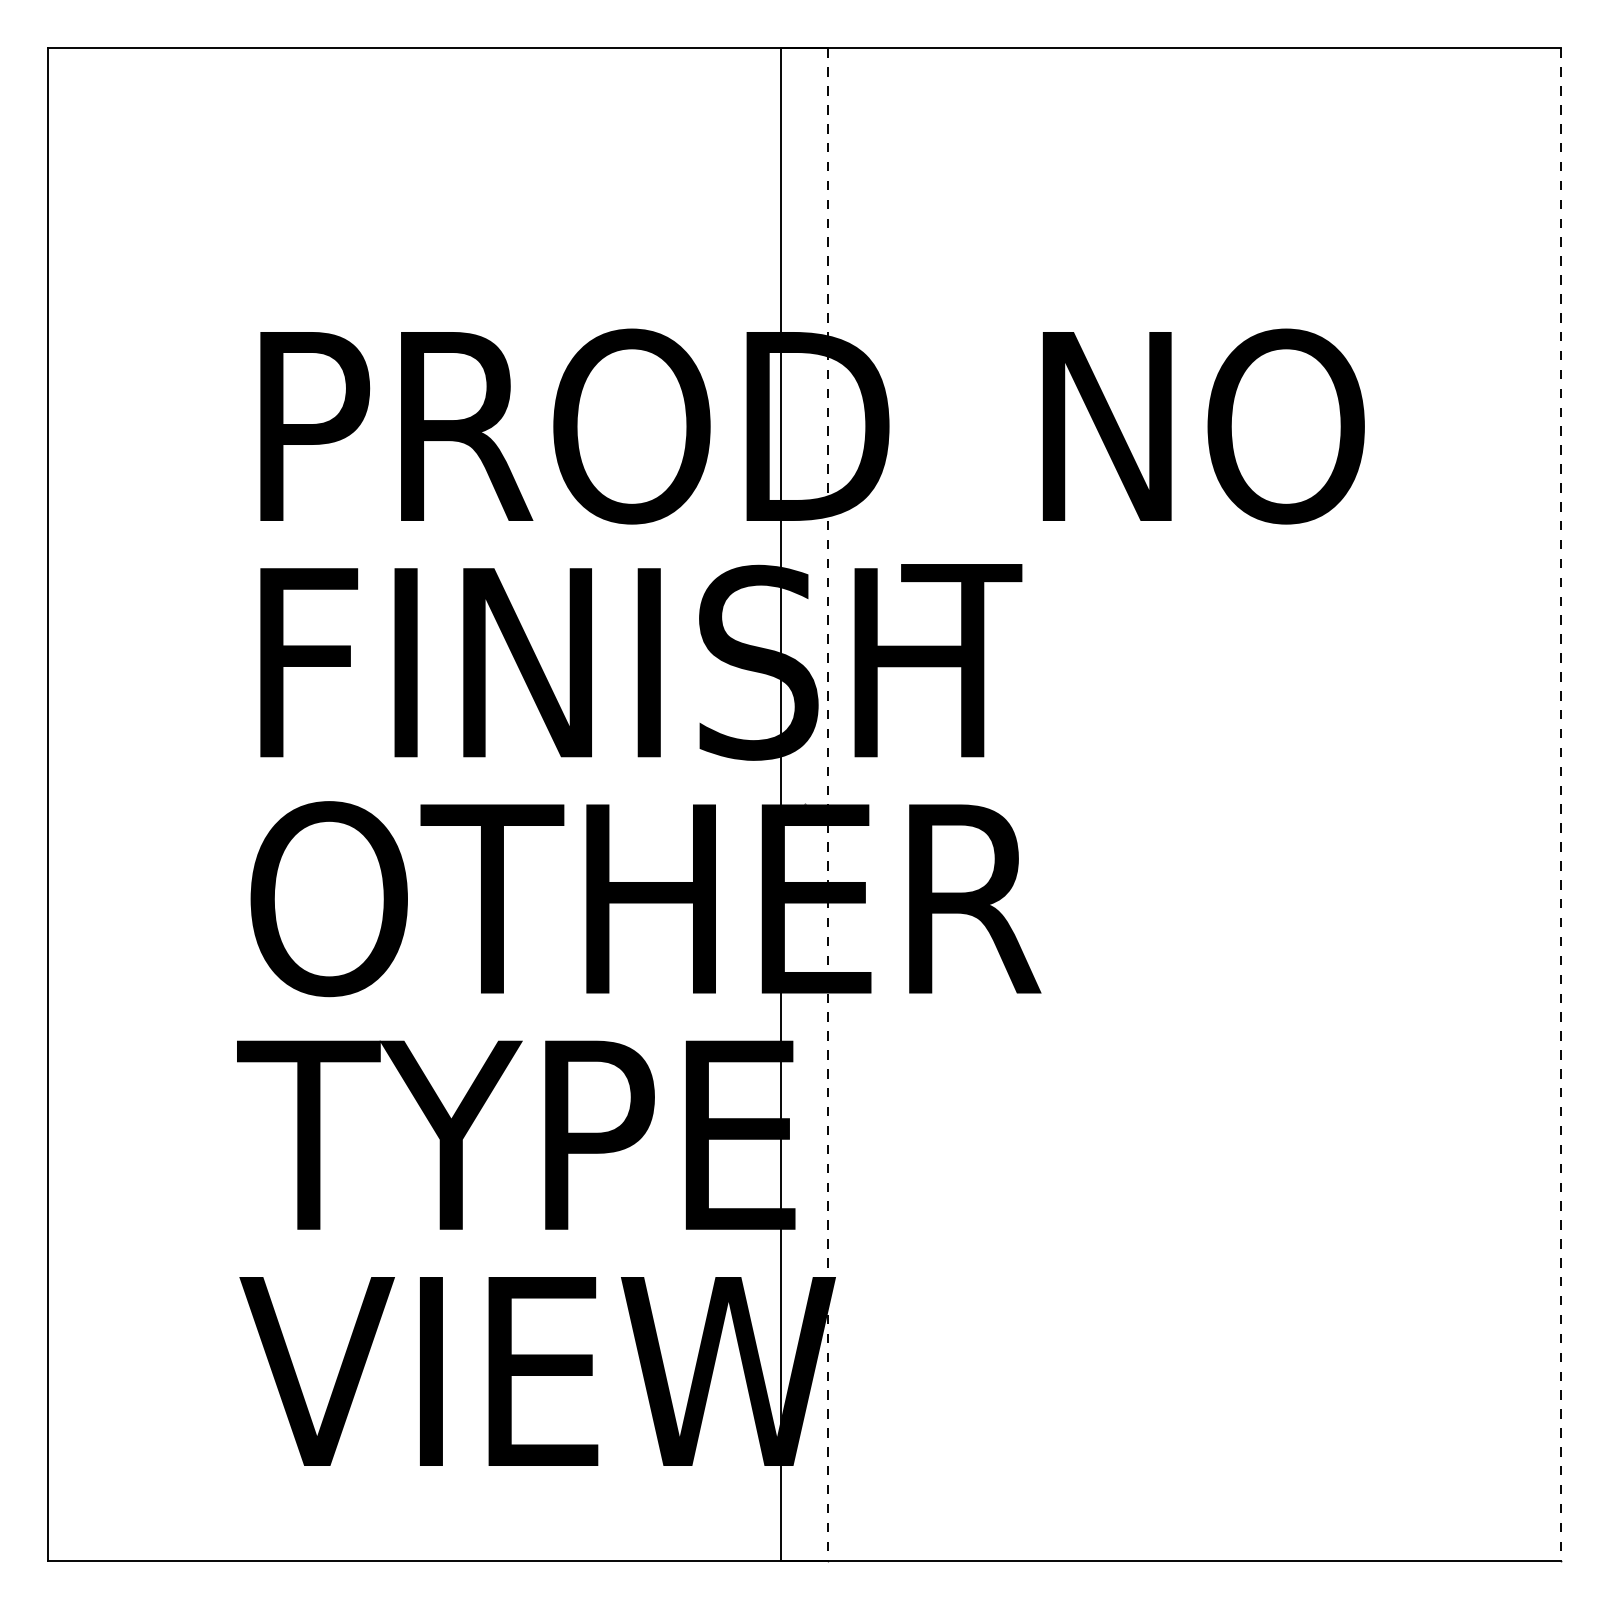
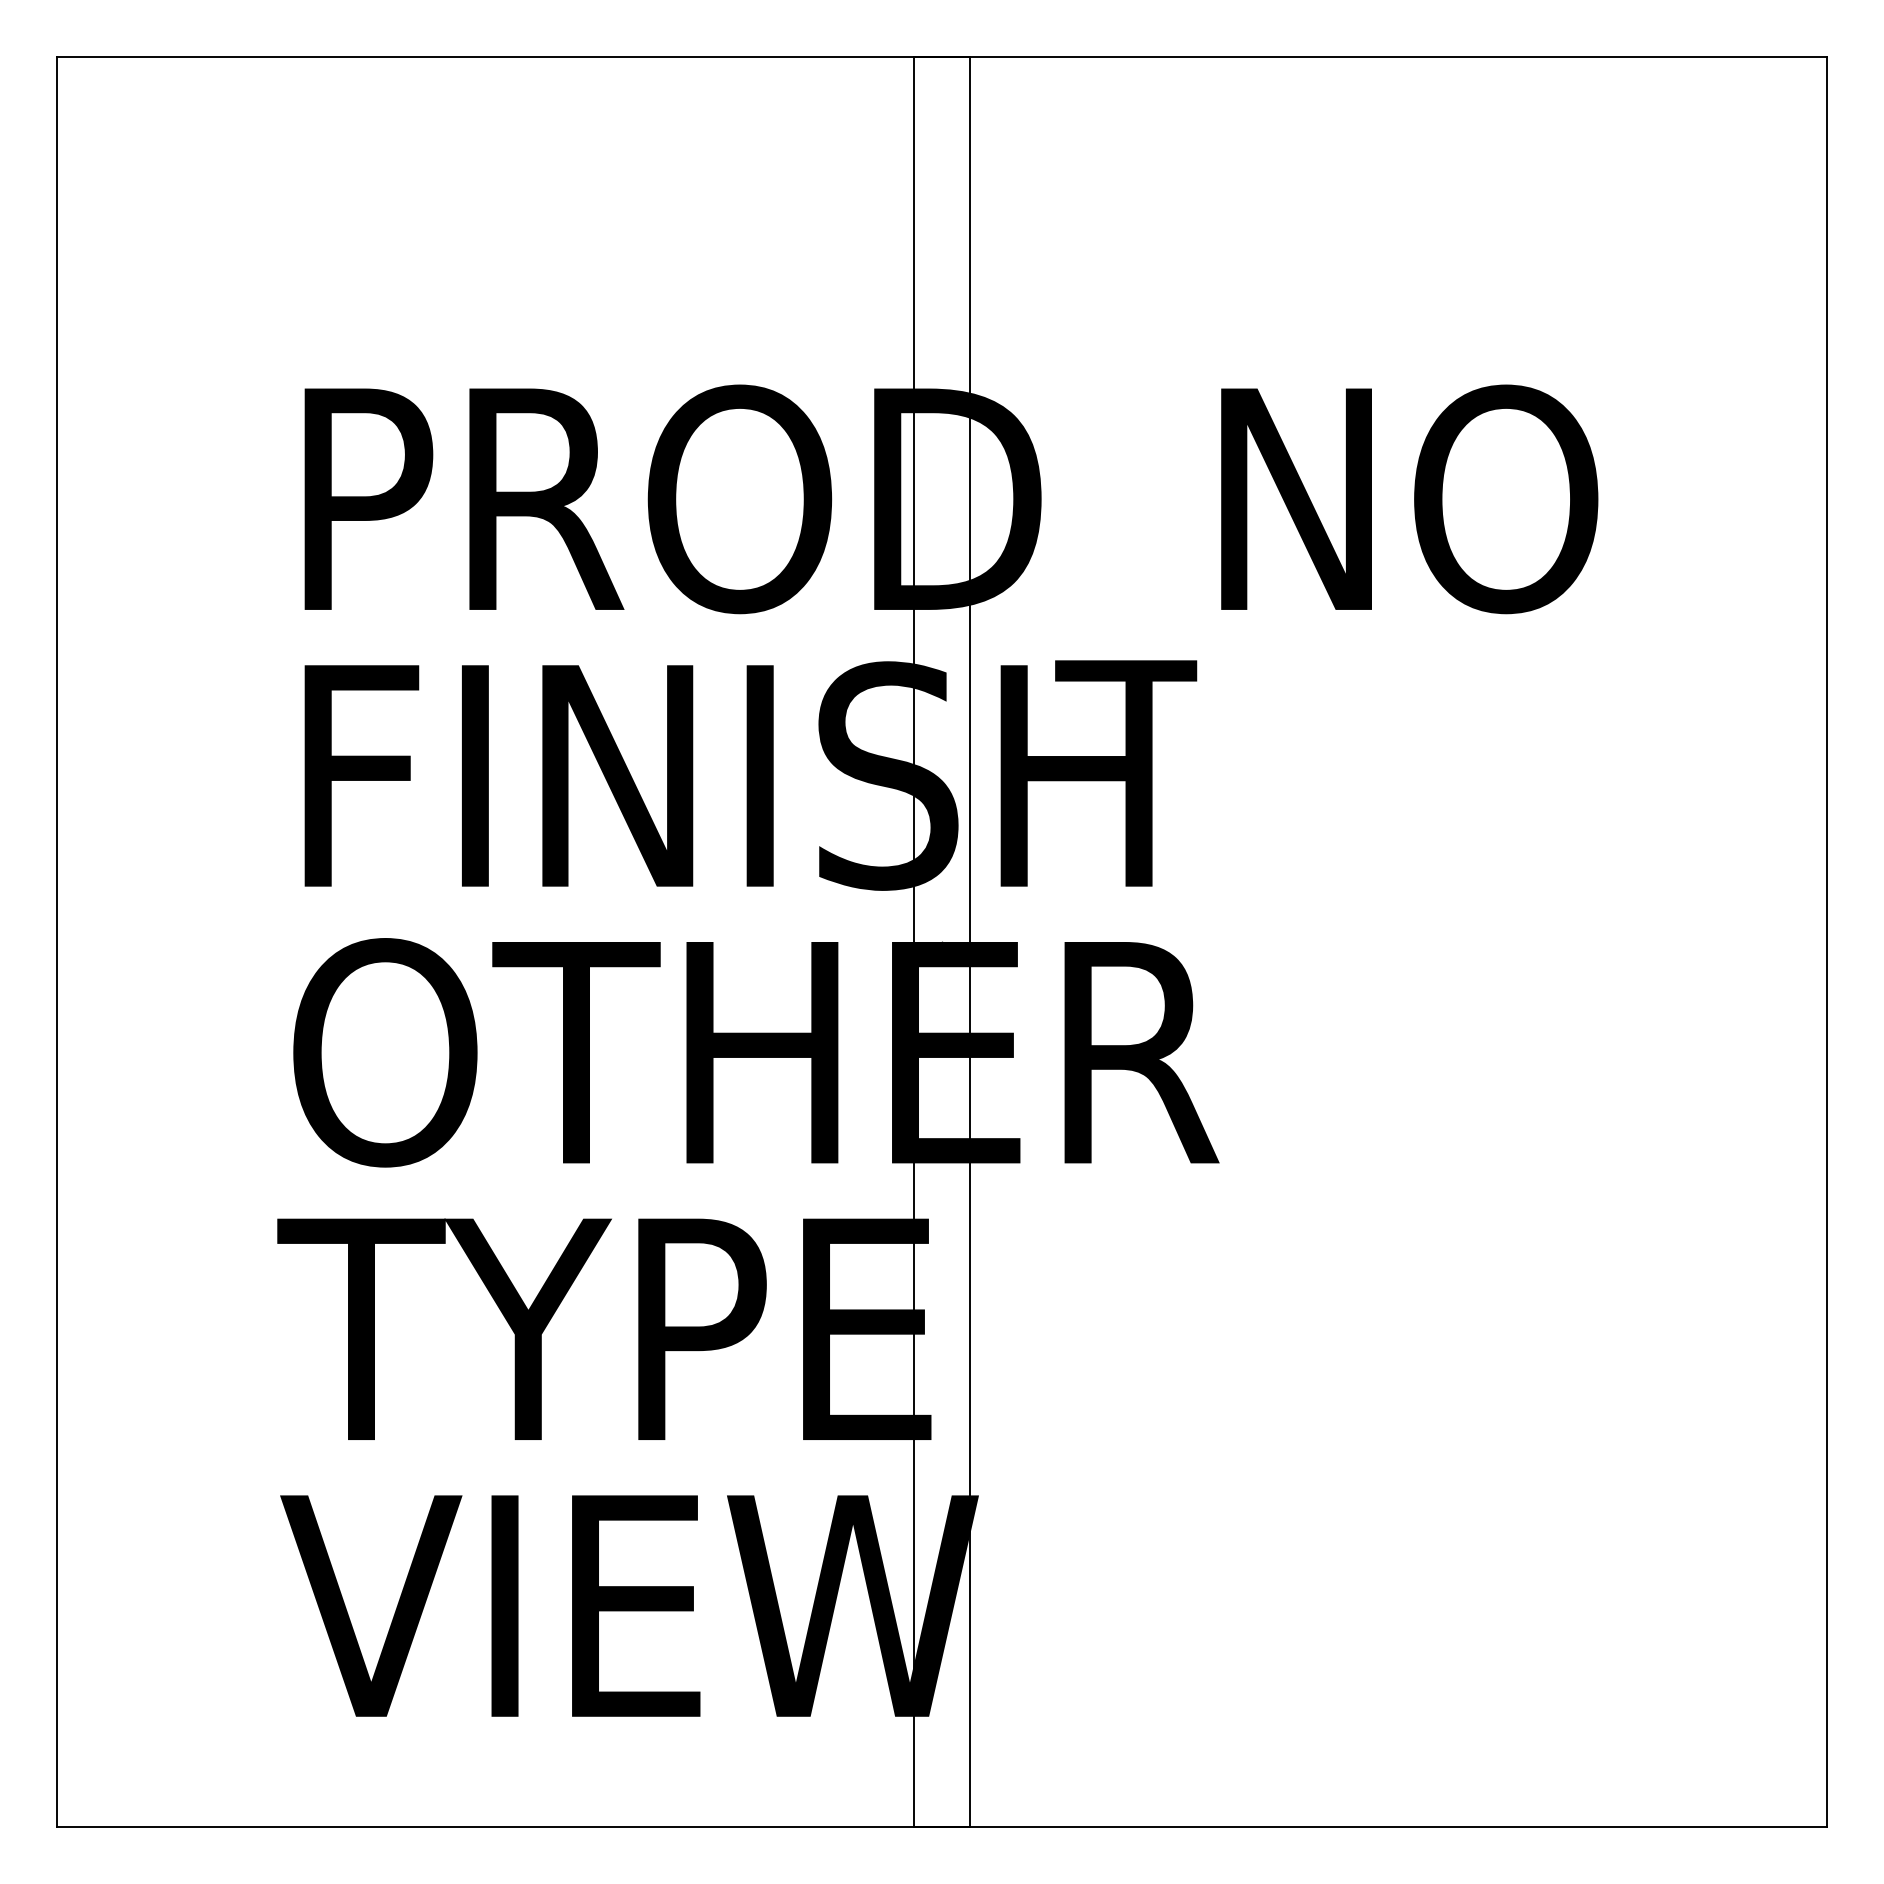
line: (827, 804) -> (969, 942), dashed -> solid
line: (1560, 804) -> (1827, 942), dashed -> solid

